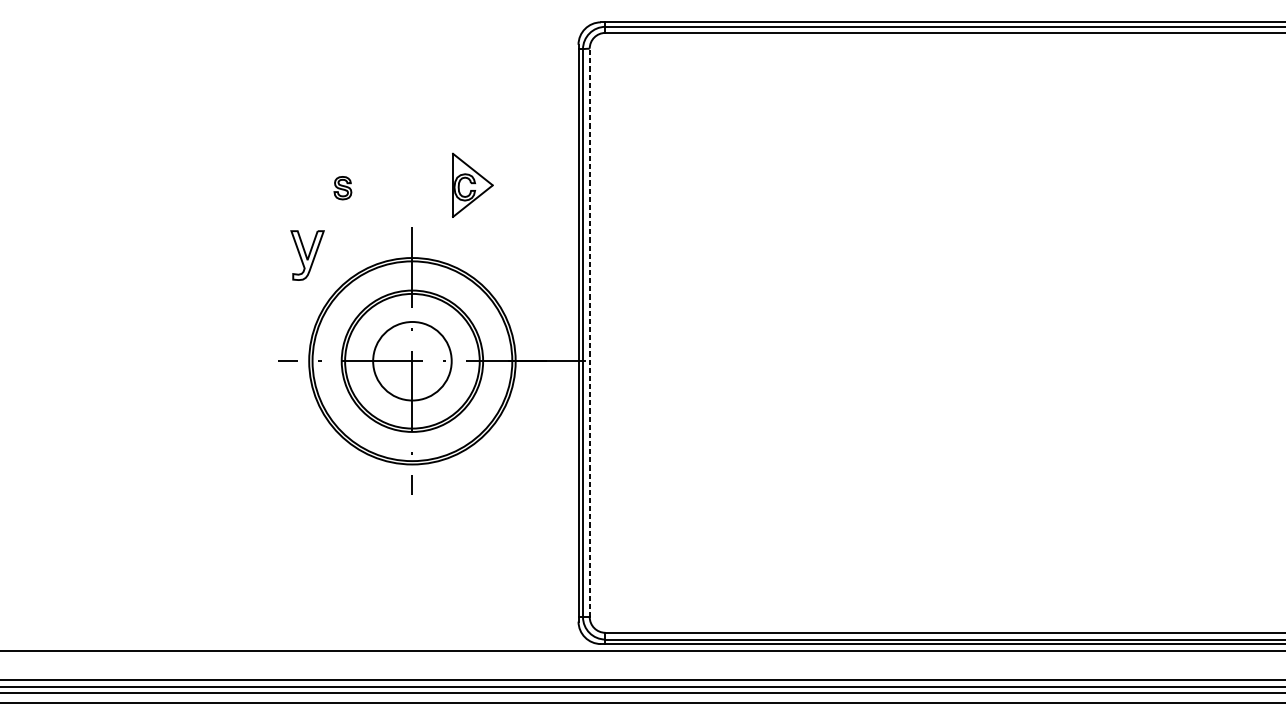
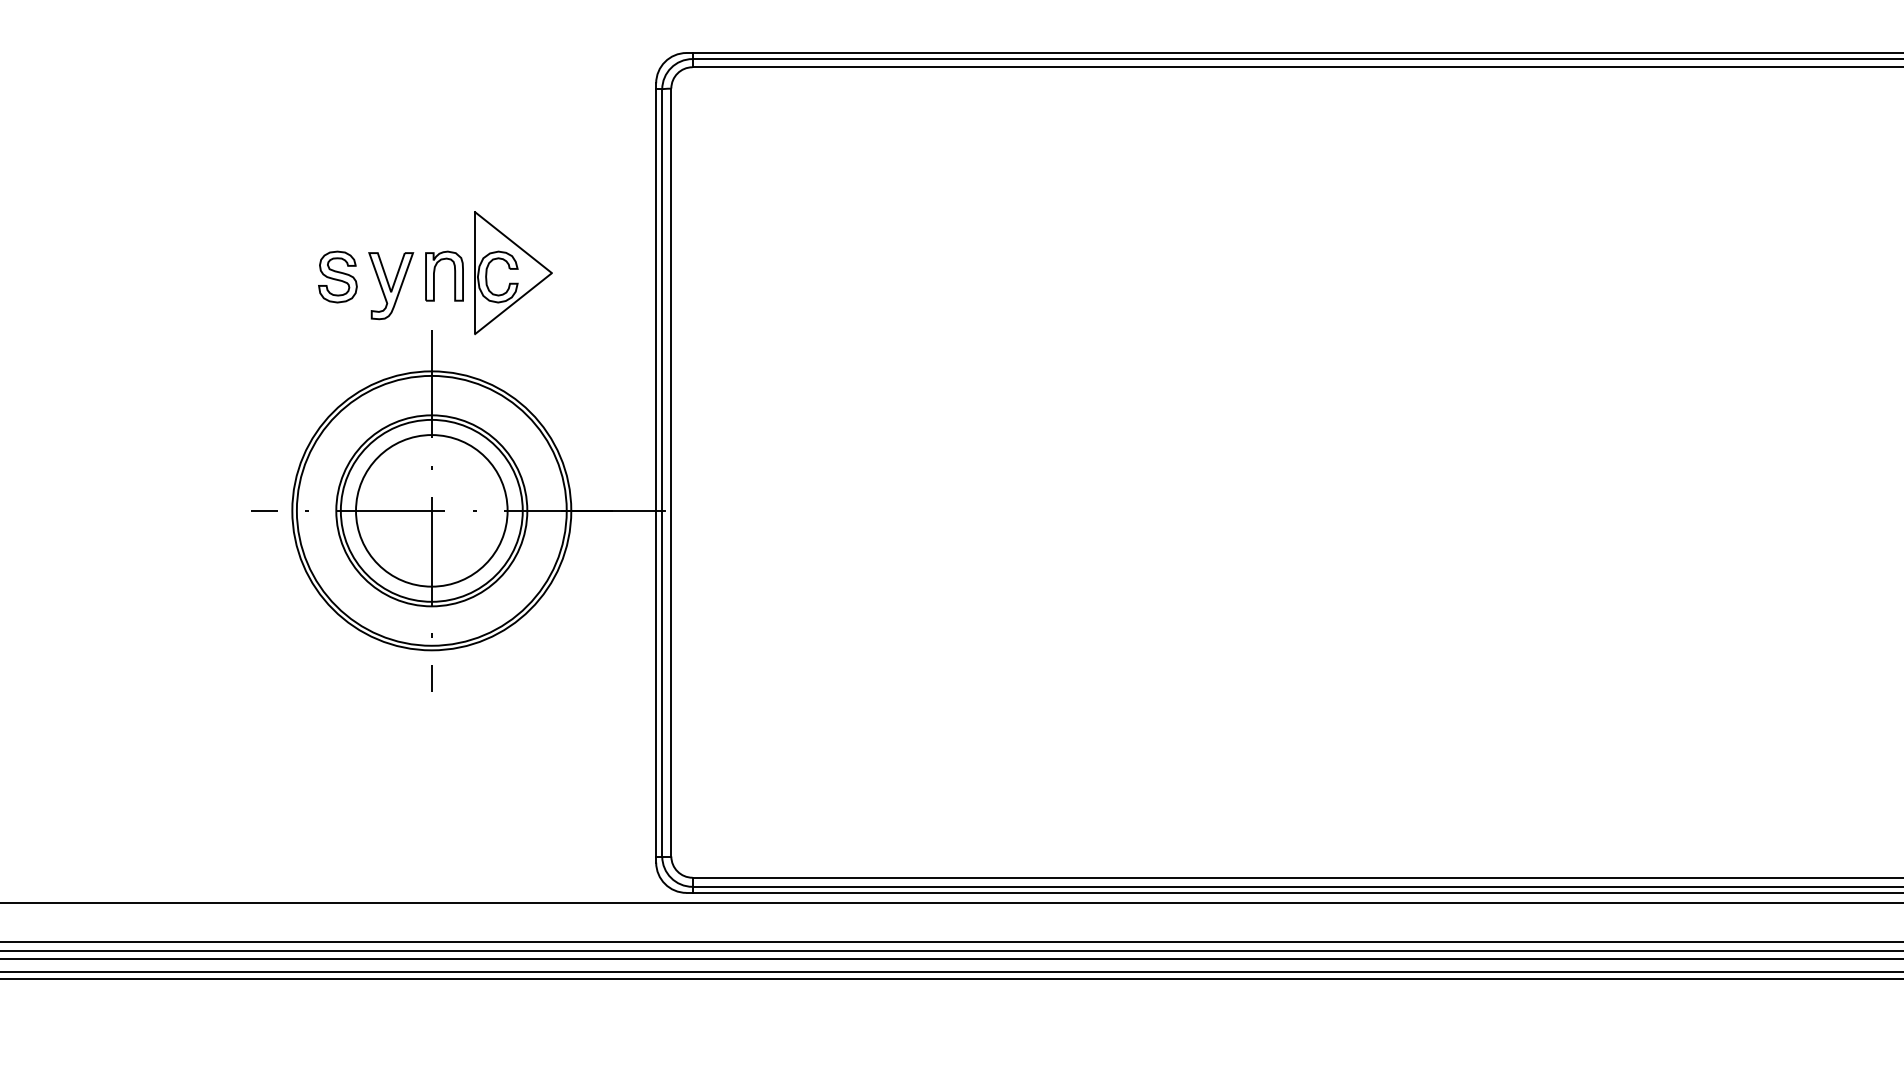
part: (415, 184) -> (435, 271), added
part: (472, 185) -> (513, 273), size x1.43
part: (342, 187) -> (337, 276), size x1.67
part: (307, 255) -> (391, 286), moved
line: (589, 332) -> (671, 472), dashed -> solid
circle: (412, 360) -> (431, 510), size x1.43

